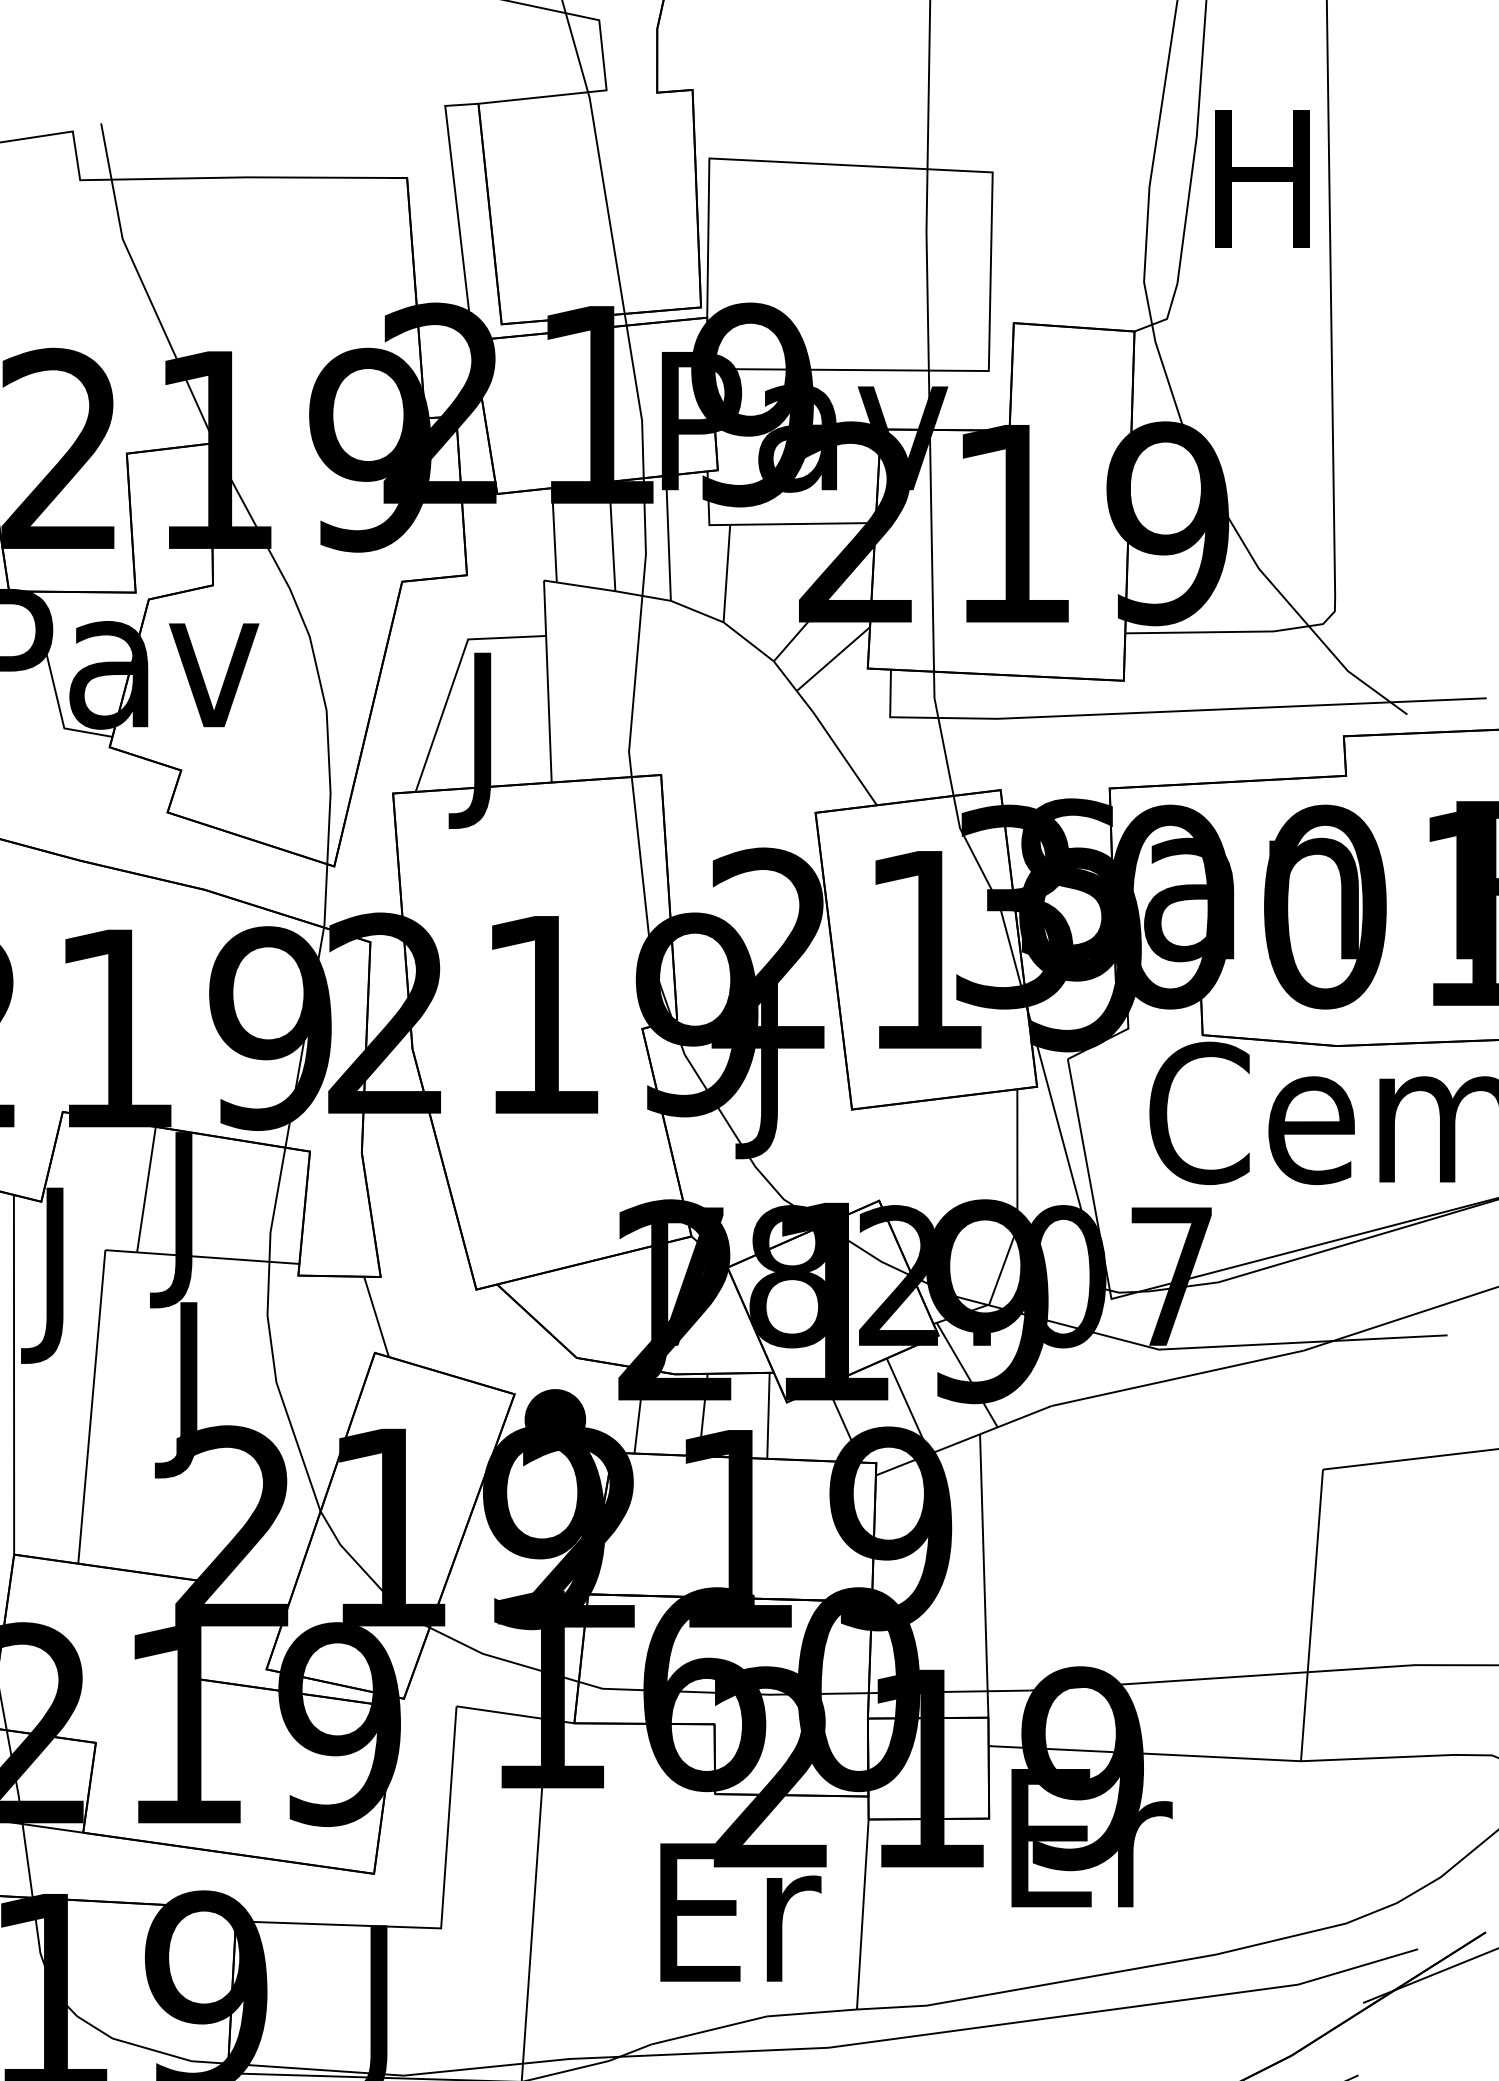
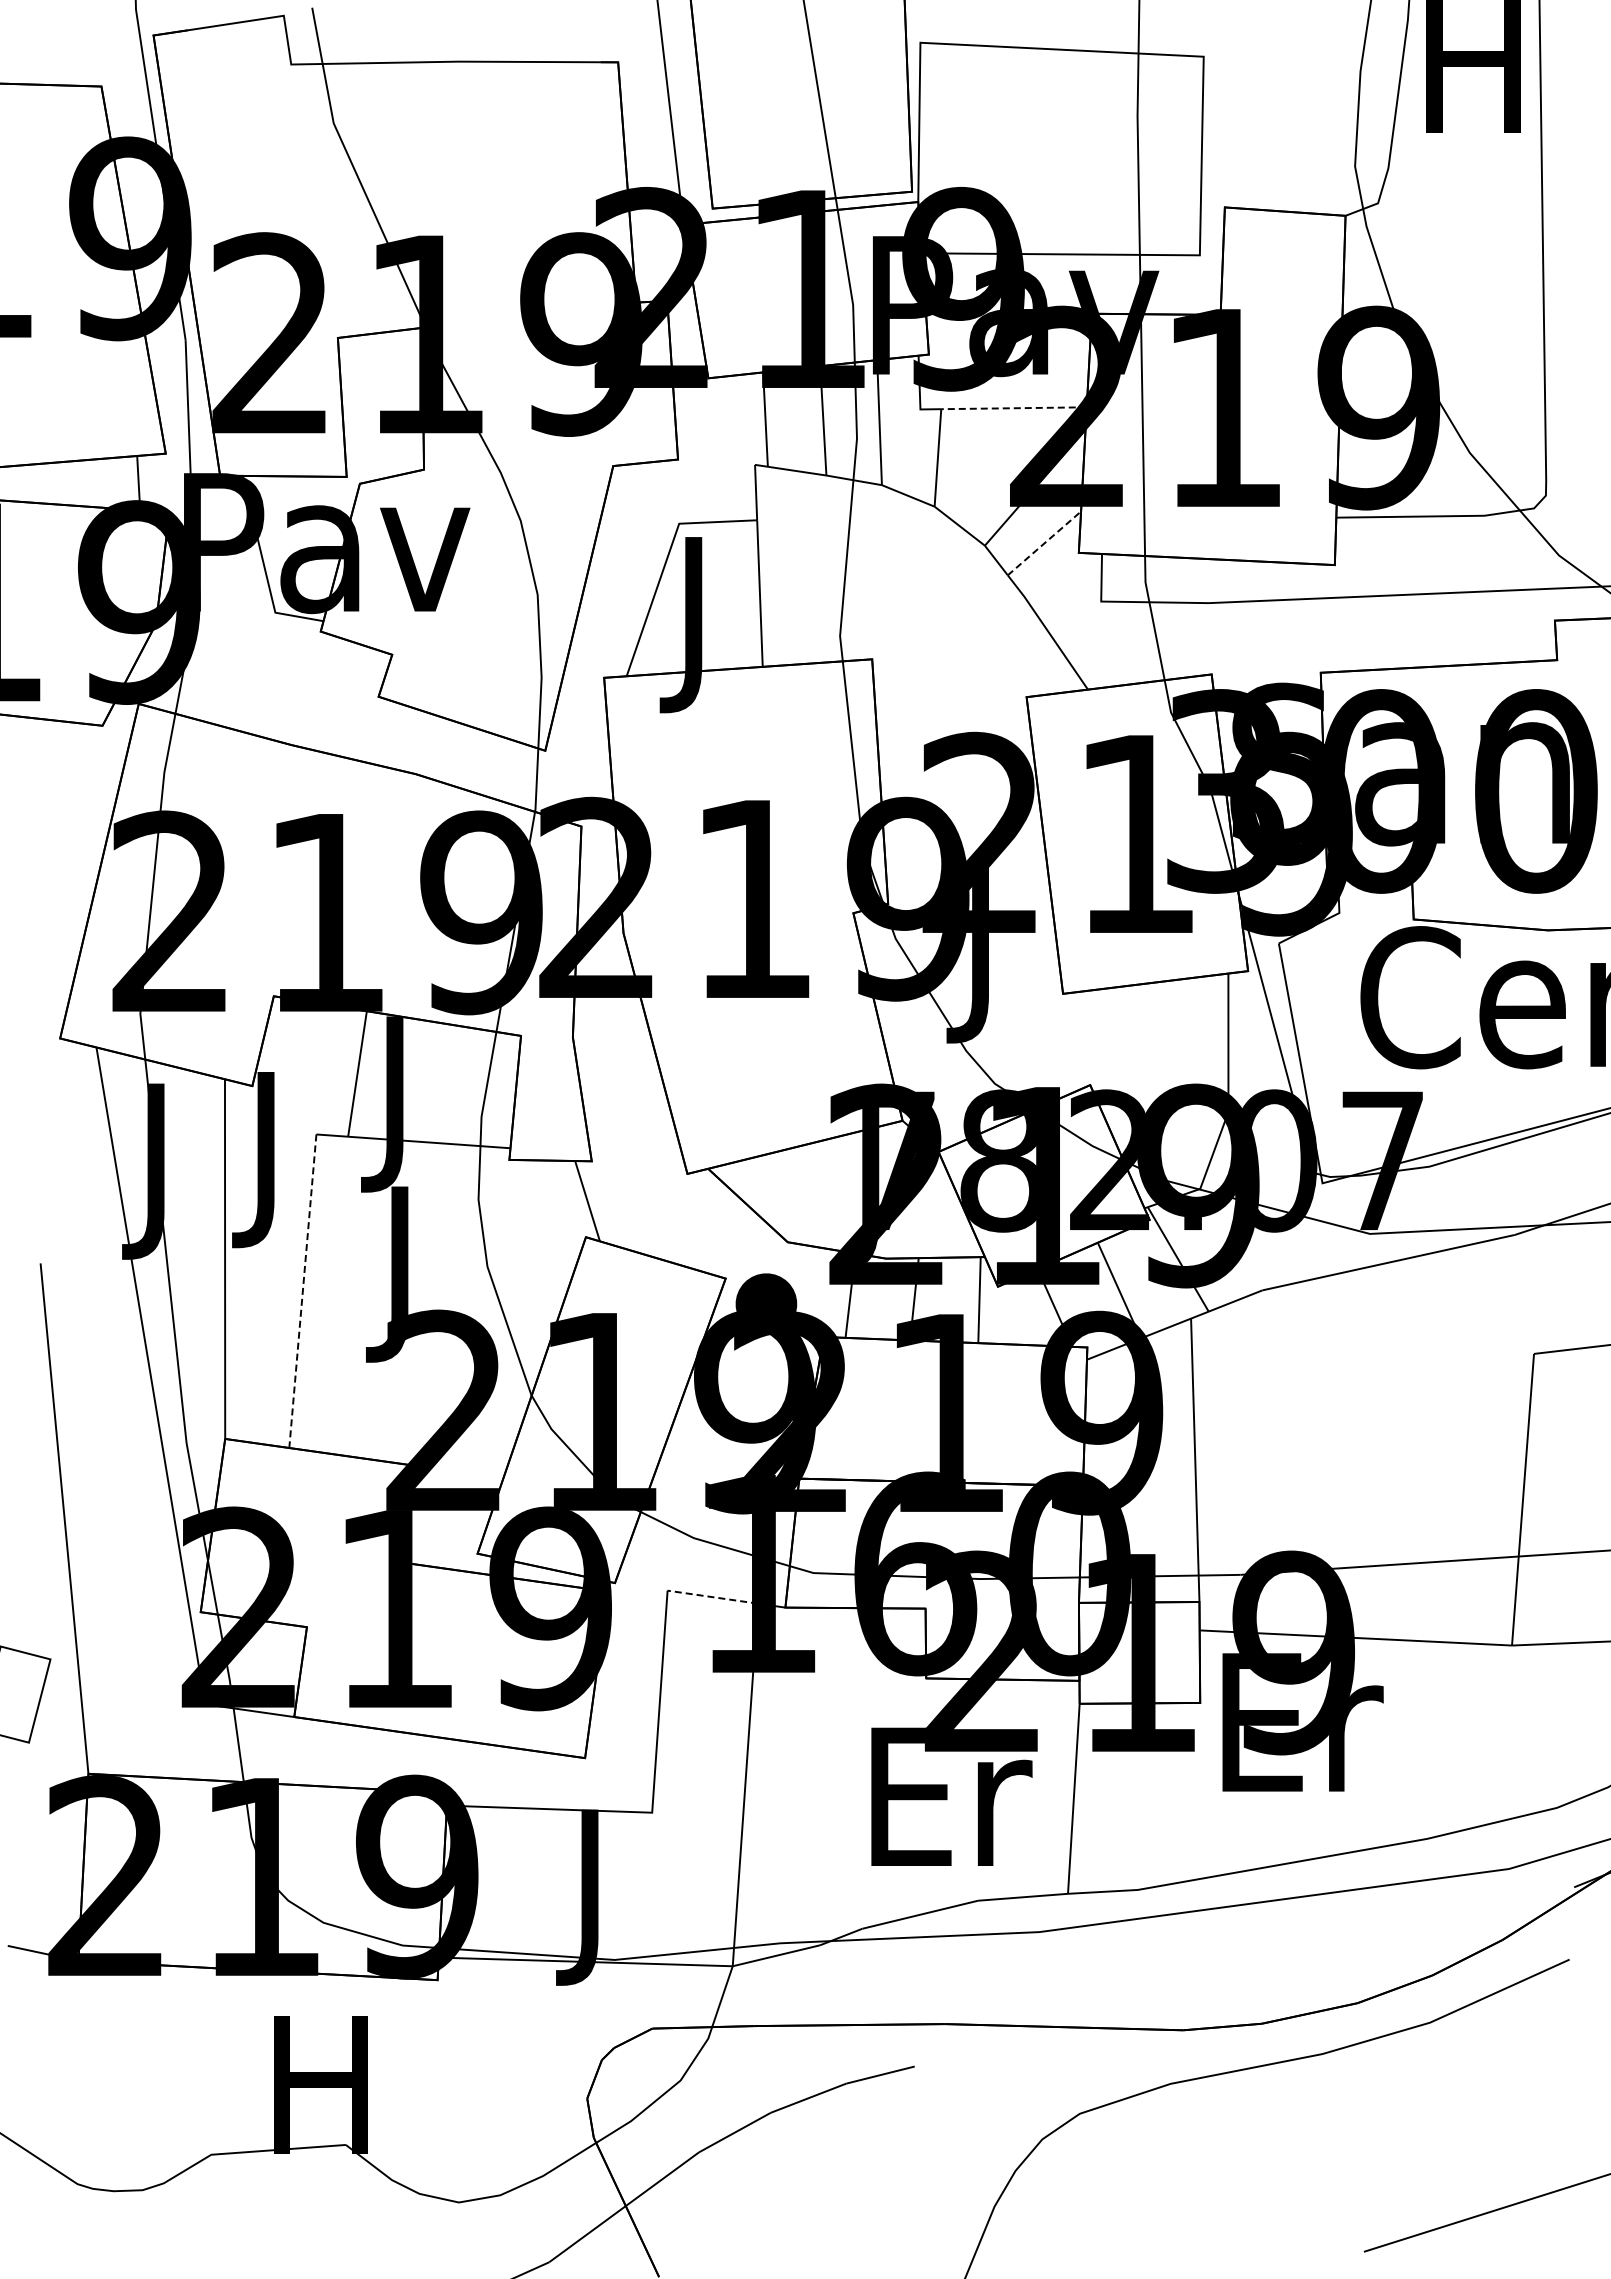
line: (803, 524) -> (1014, 408), solid -> dashed
line: (833, 659) -> (1044, 543), solid -> dashed
line: (91, 1407) -> (302, 1291), solid -> dashed
line: (501, 1713) -> (712, 1597), solid -> dashed

